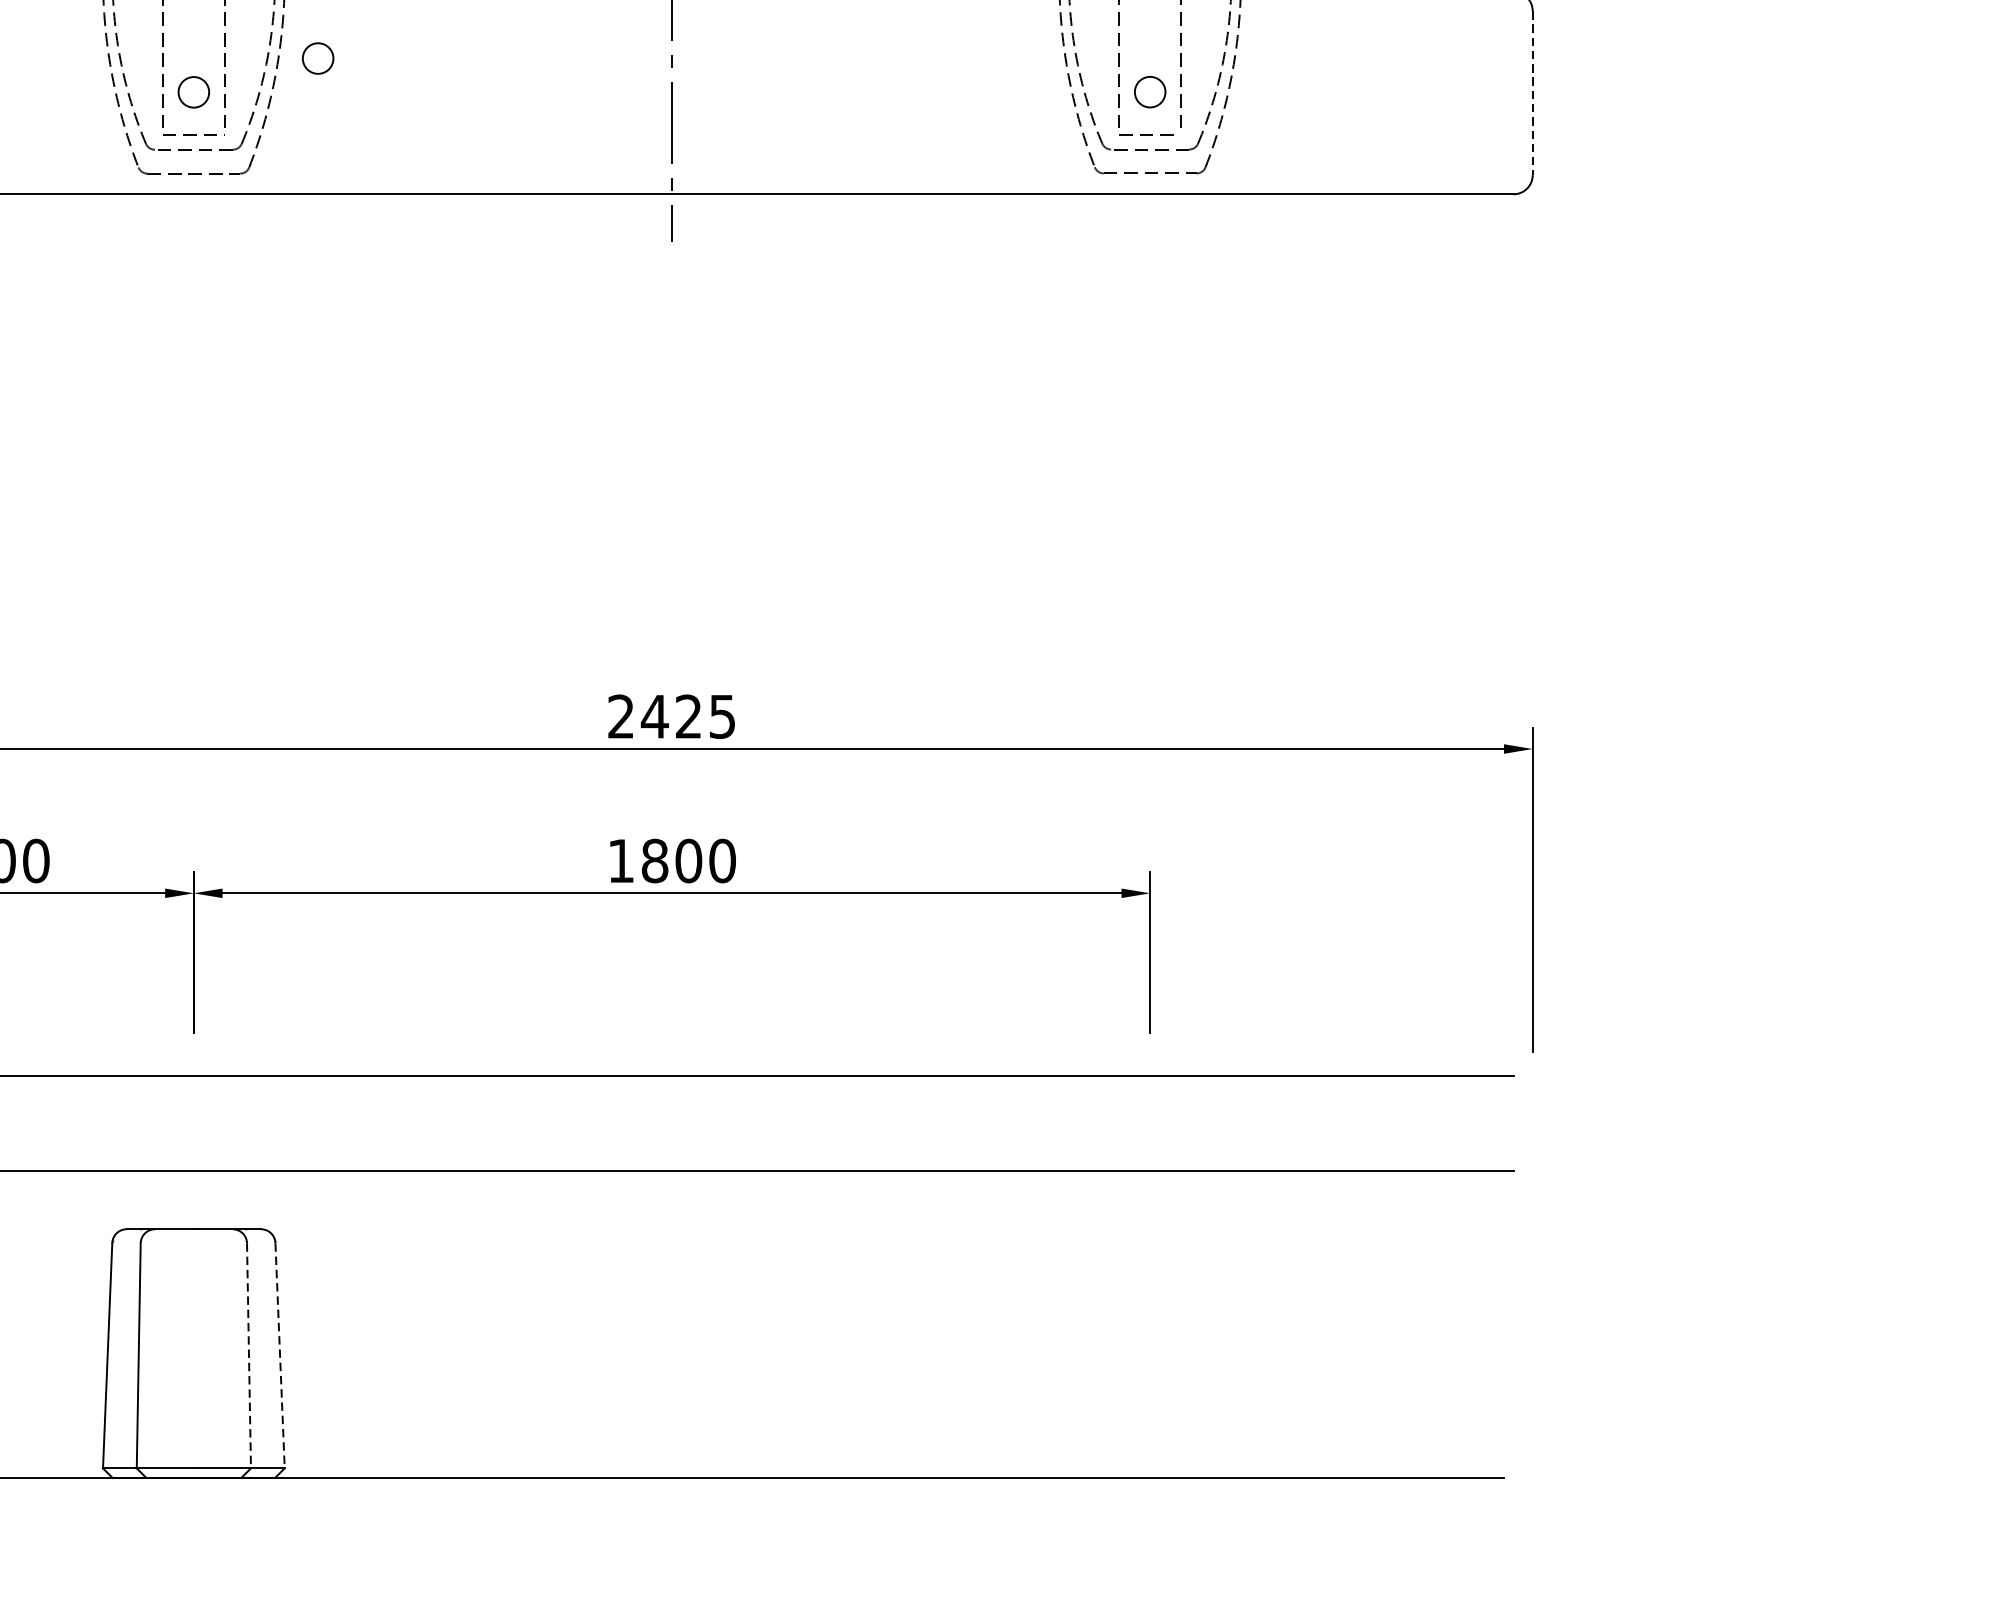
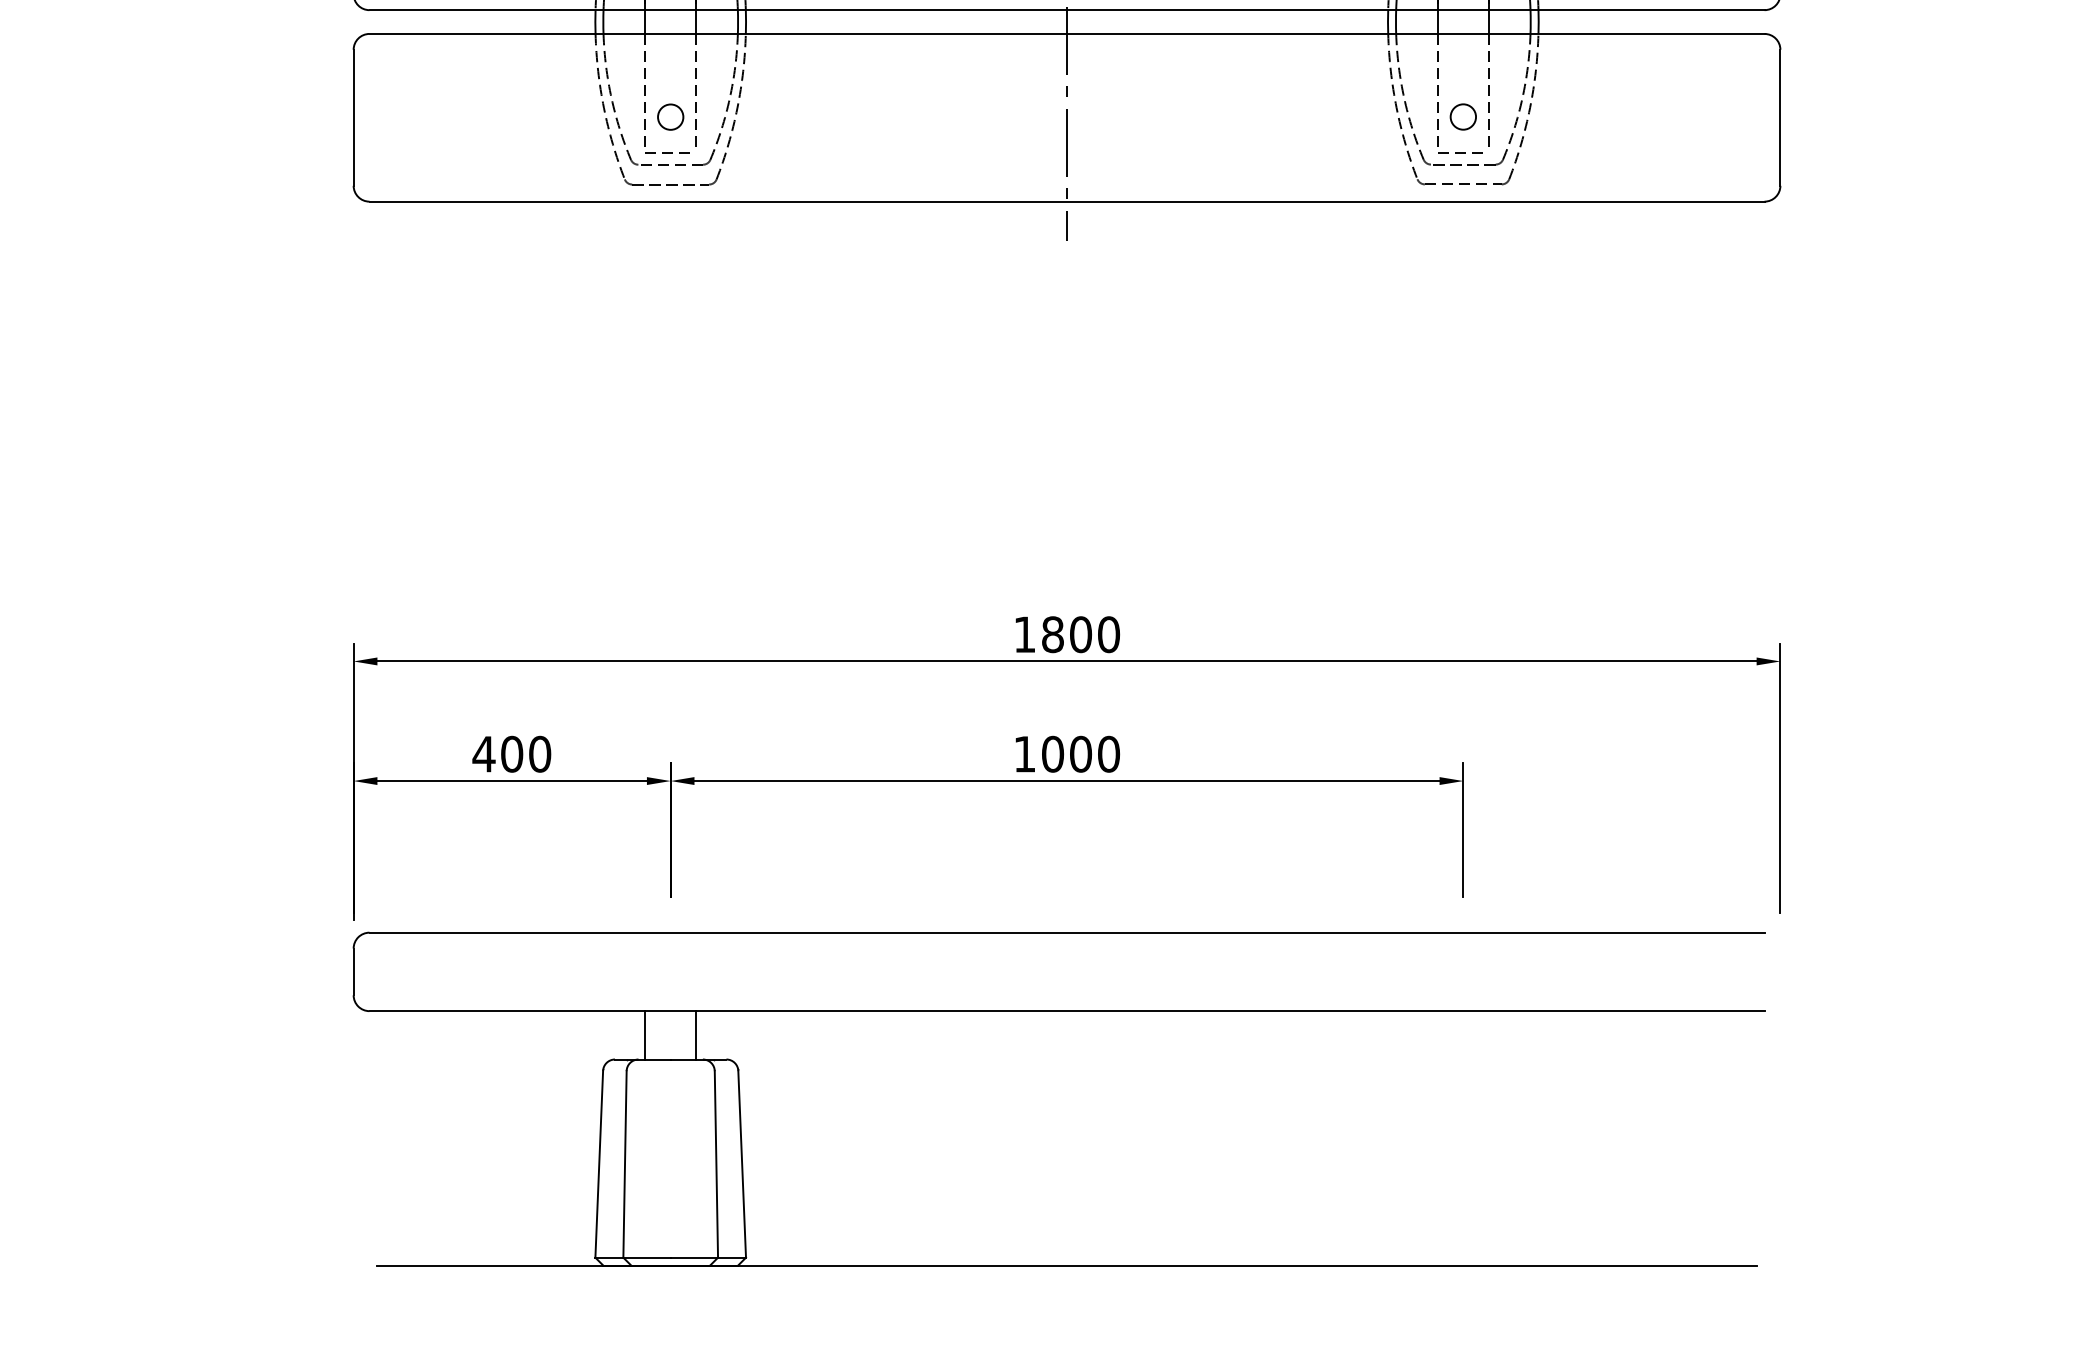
circle: (317, 57) -> (773, 88), removed
line: (1532, 93) -> (1780, 118), dashed -> solid
text: (672, 716) -> (1067, 634), 2425 -> 1800
text: (655, 861) -> (1053, 754), 1800 -> 1000
line: (162, 1200) -> (644, 1035), added
line: (224, 1200) -> (696, 1035), added
line: (249, 1355) -> (716, 1164), dashed -> solid
line: (280, 1355) -> (742, 1164), dashed -> solid

